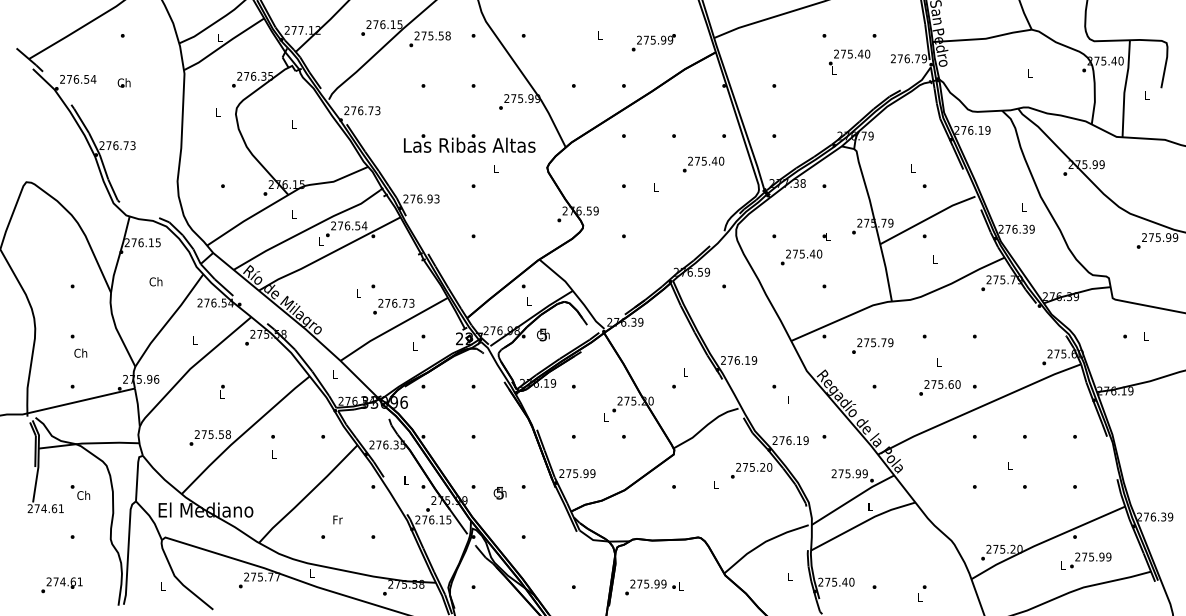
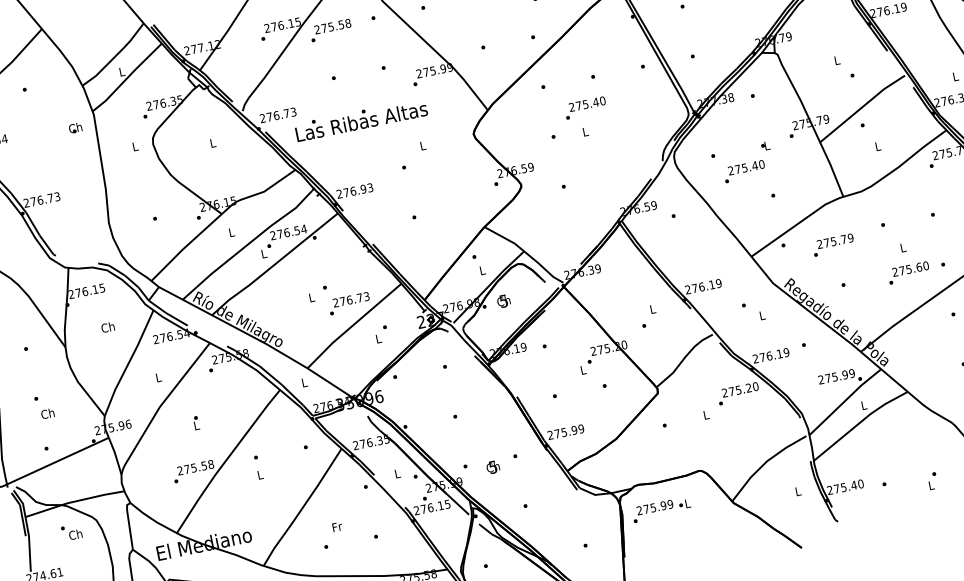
text: (123, 82) -> (74, 127), moved
text: (469, 143) -> (361, 119), moved
text: (703, 164) -> (585, 107), moved
text: (80, 492) -> (71, 532), moved
text: (654, 587) -> (661, 509), moved

